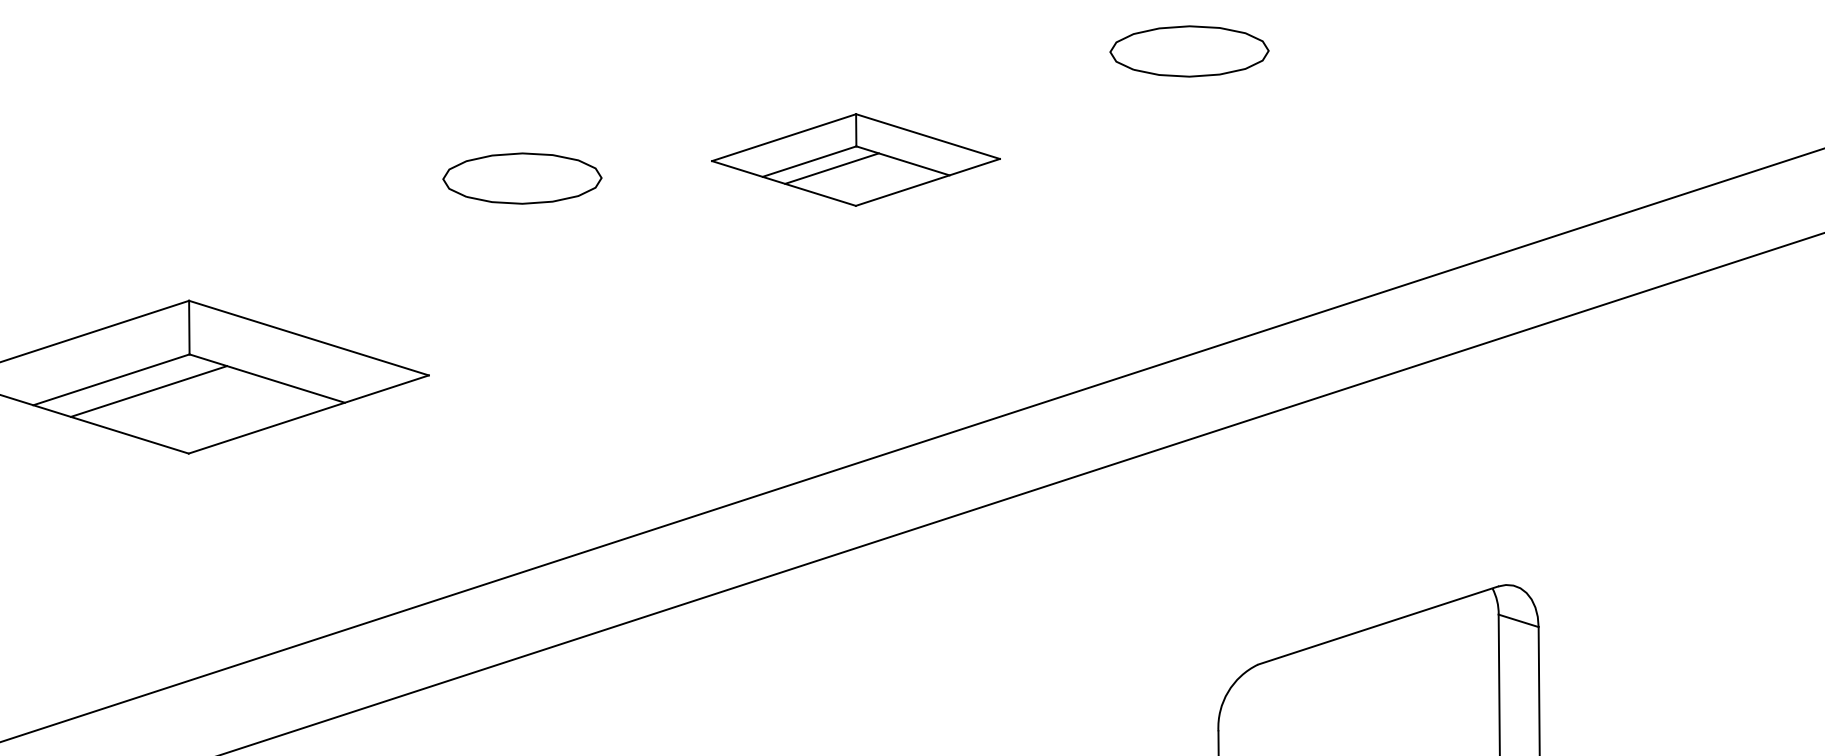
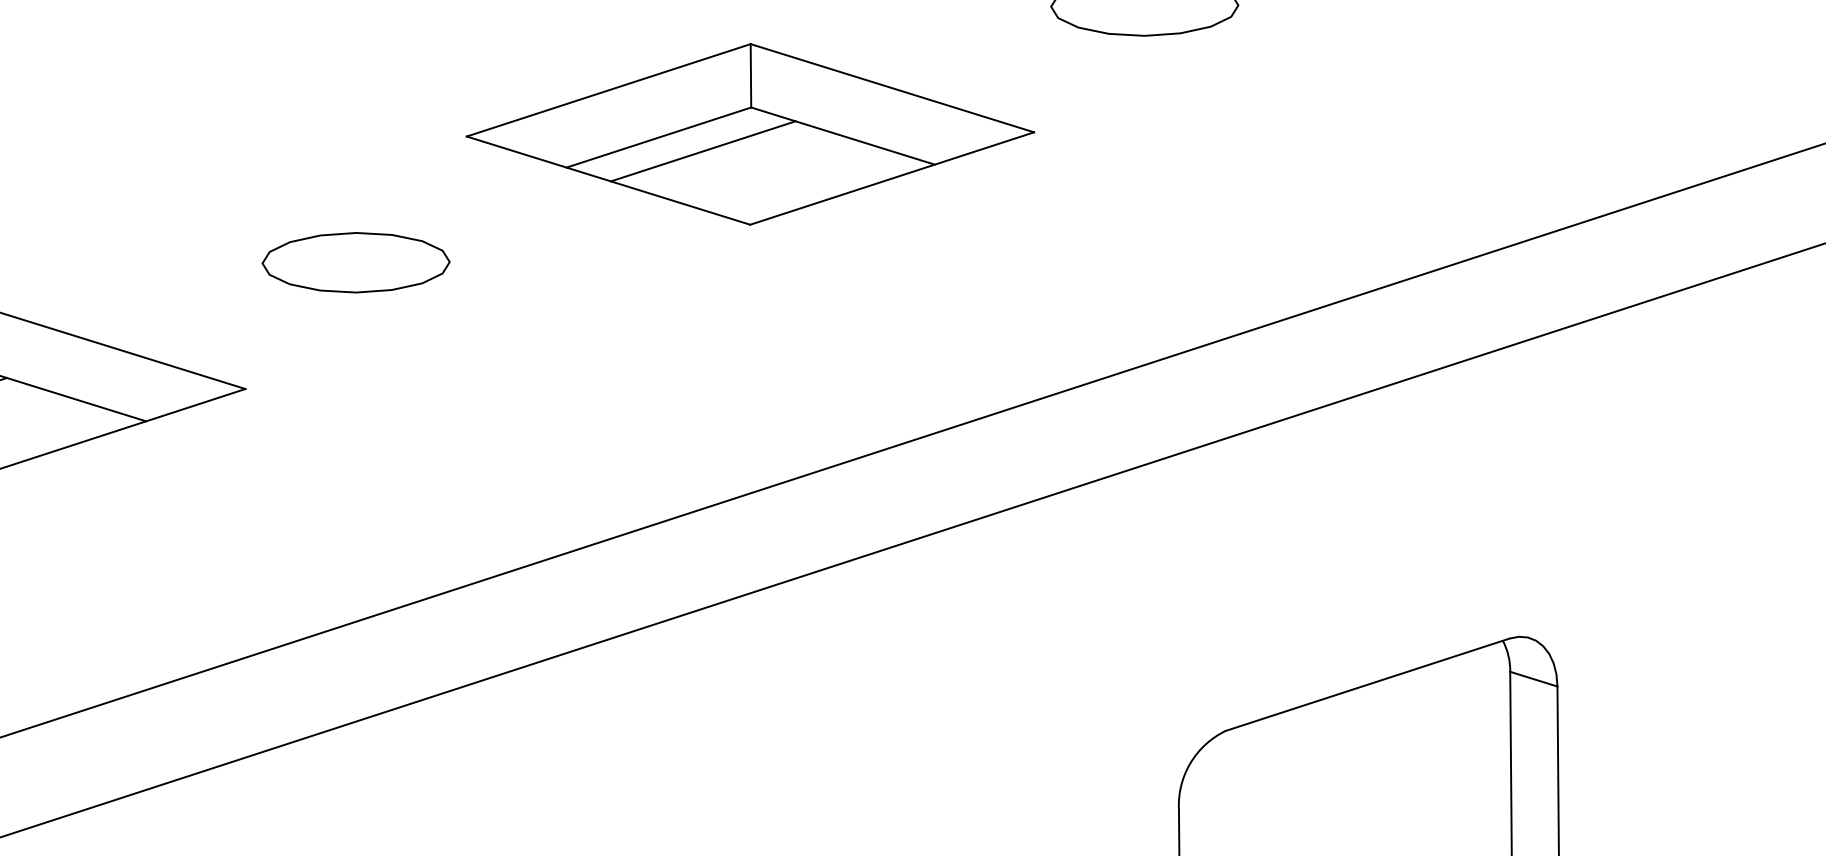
part: (855, 159) -> (749, 133), size x1.67
part: (522, 178) -> (356, 262), moved

